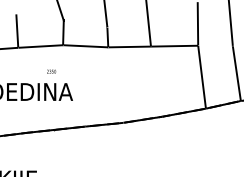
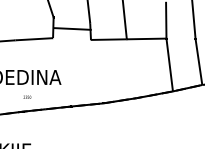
line: (17, 30) -> (14, 25), removed
line: (85, 46) -> (72, 29), moved
text: (51, 71) -> (27, 97), moved

